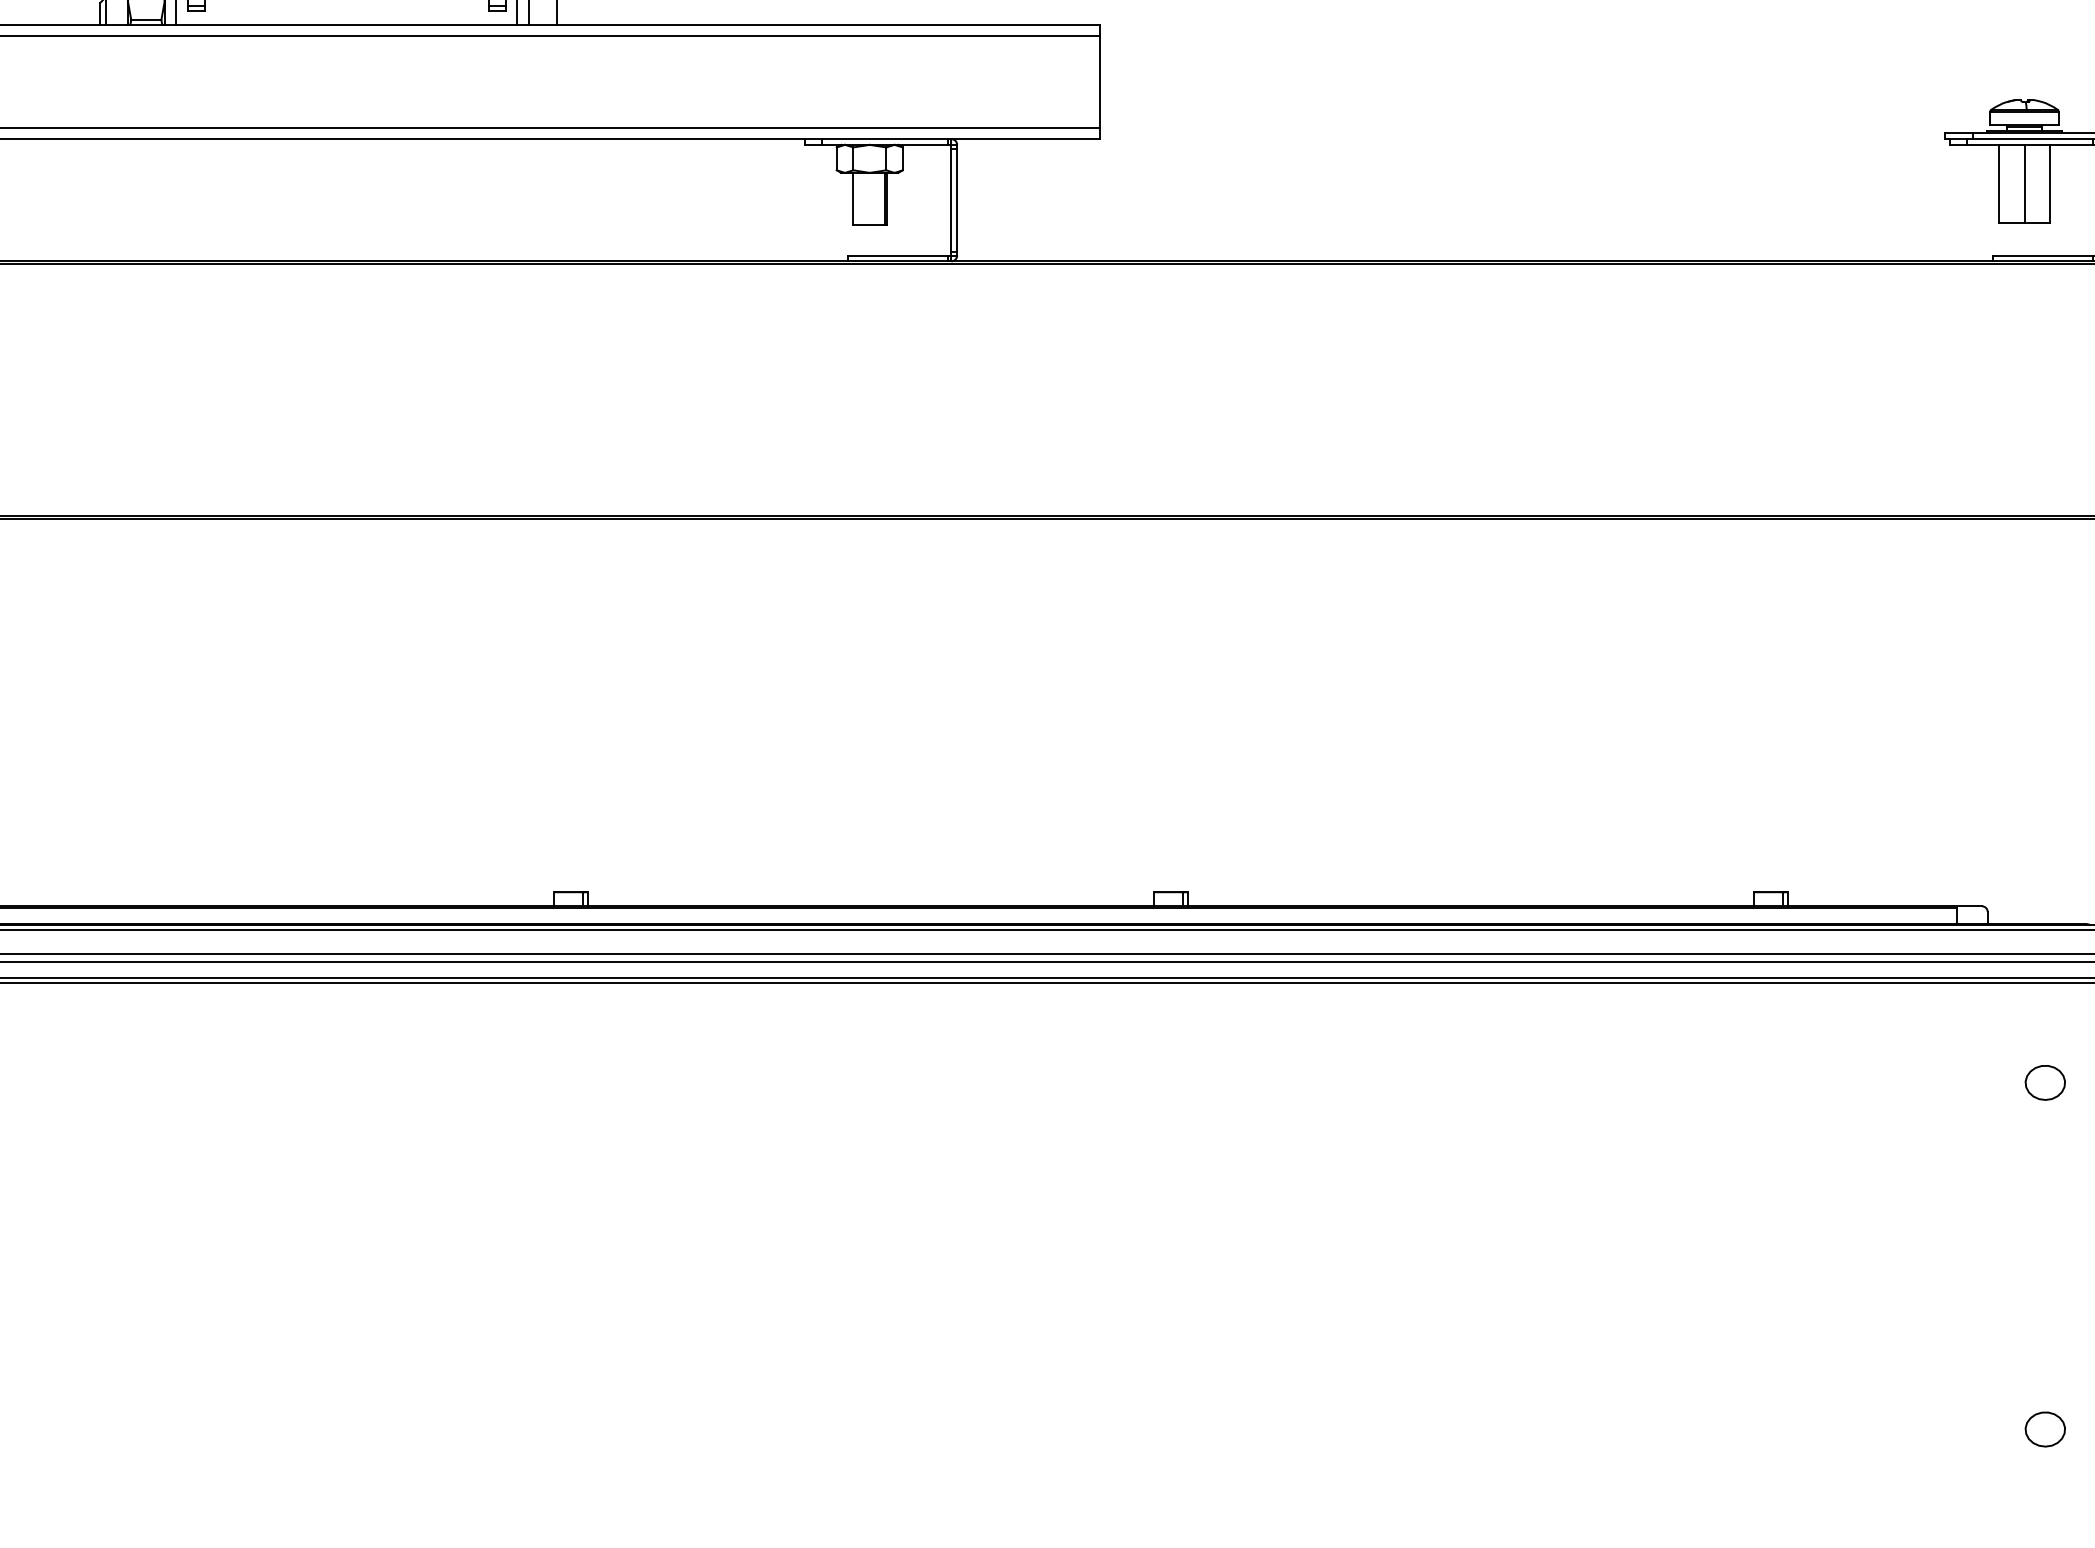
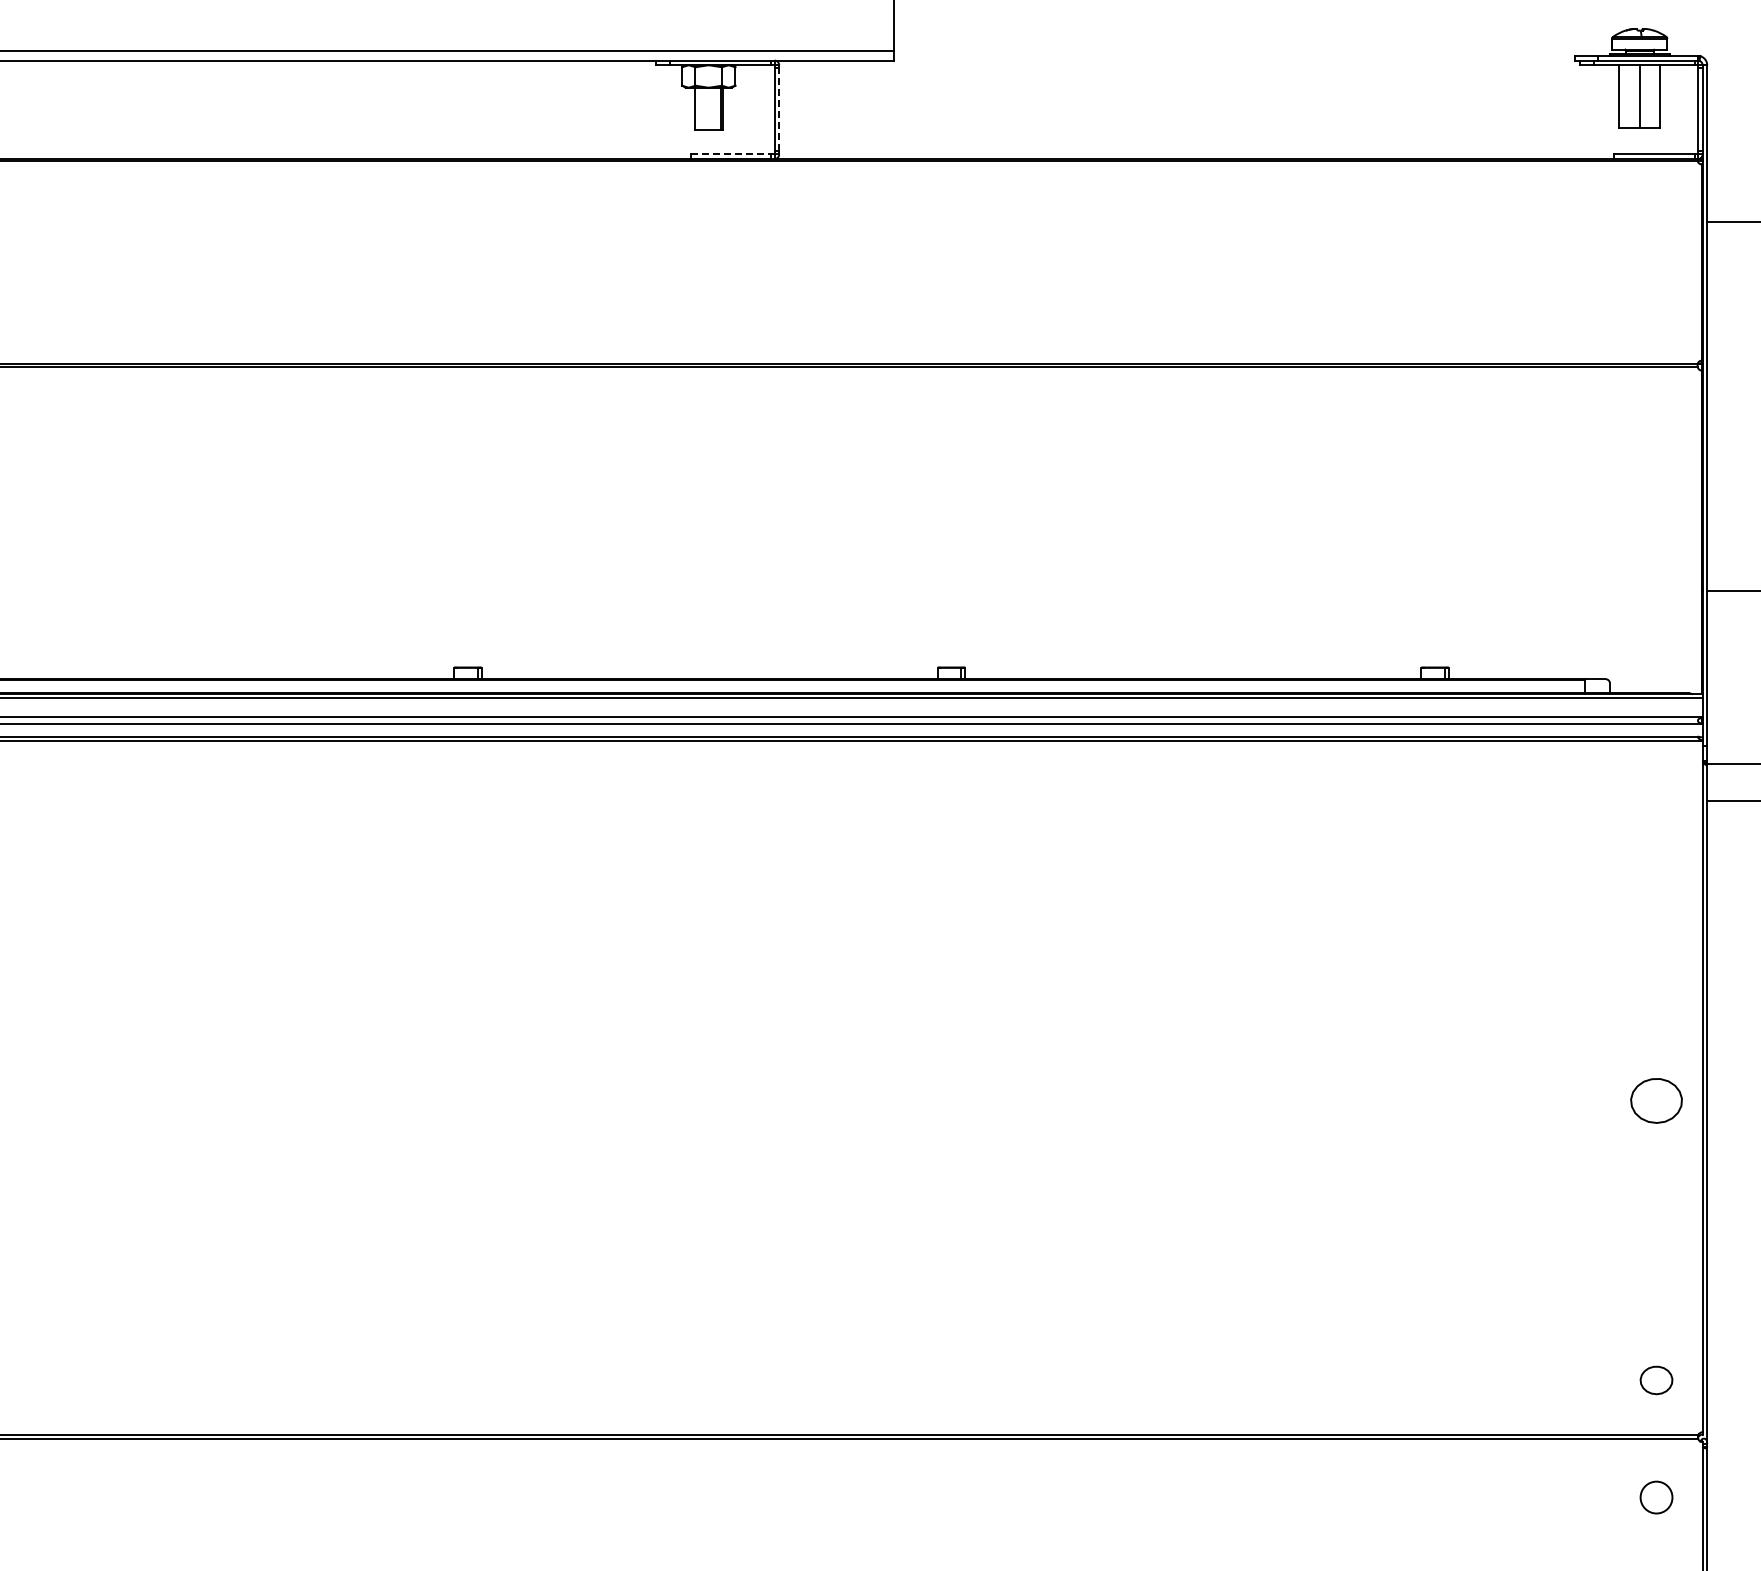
line: (957, 199) -> (779, 109), solid -> dashed
line: (898, 255) -> (731, 154), solid -> dashed
part: (2045, 1082) -> (1656, 821), removed
part: (2045, 1428) -> (1656, 1100), size x1.6

